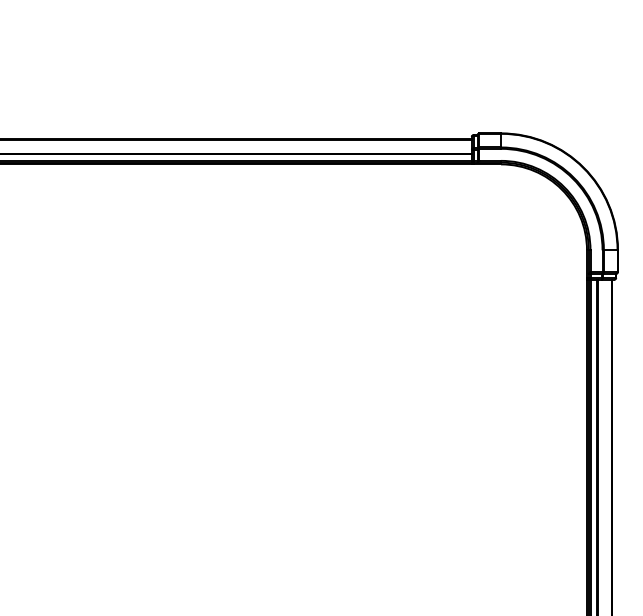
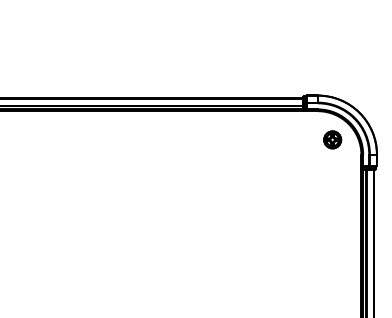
part: (529, 220) -> (332, 139), added

